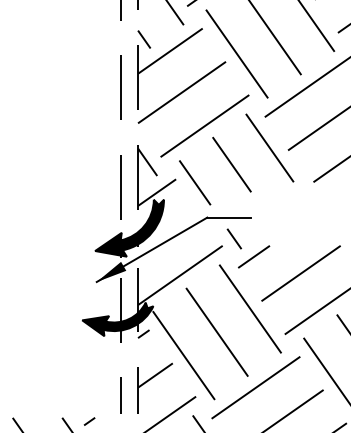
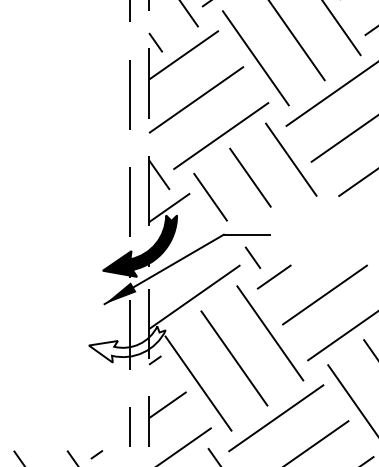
fill: (117, 319) -> (126, 344), removed

